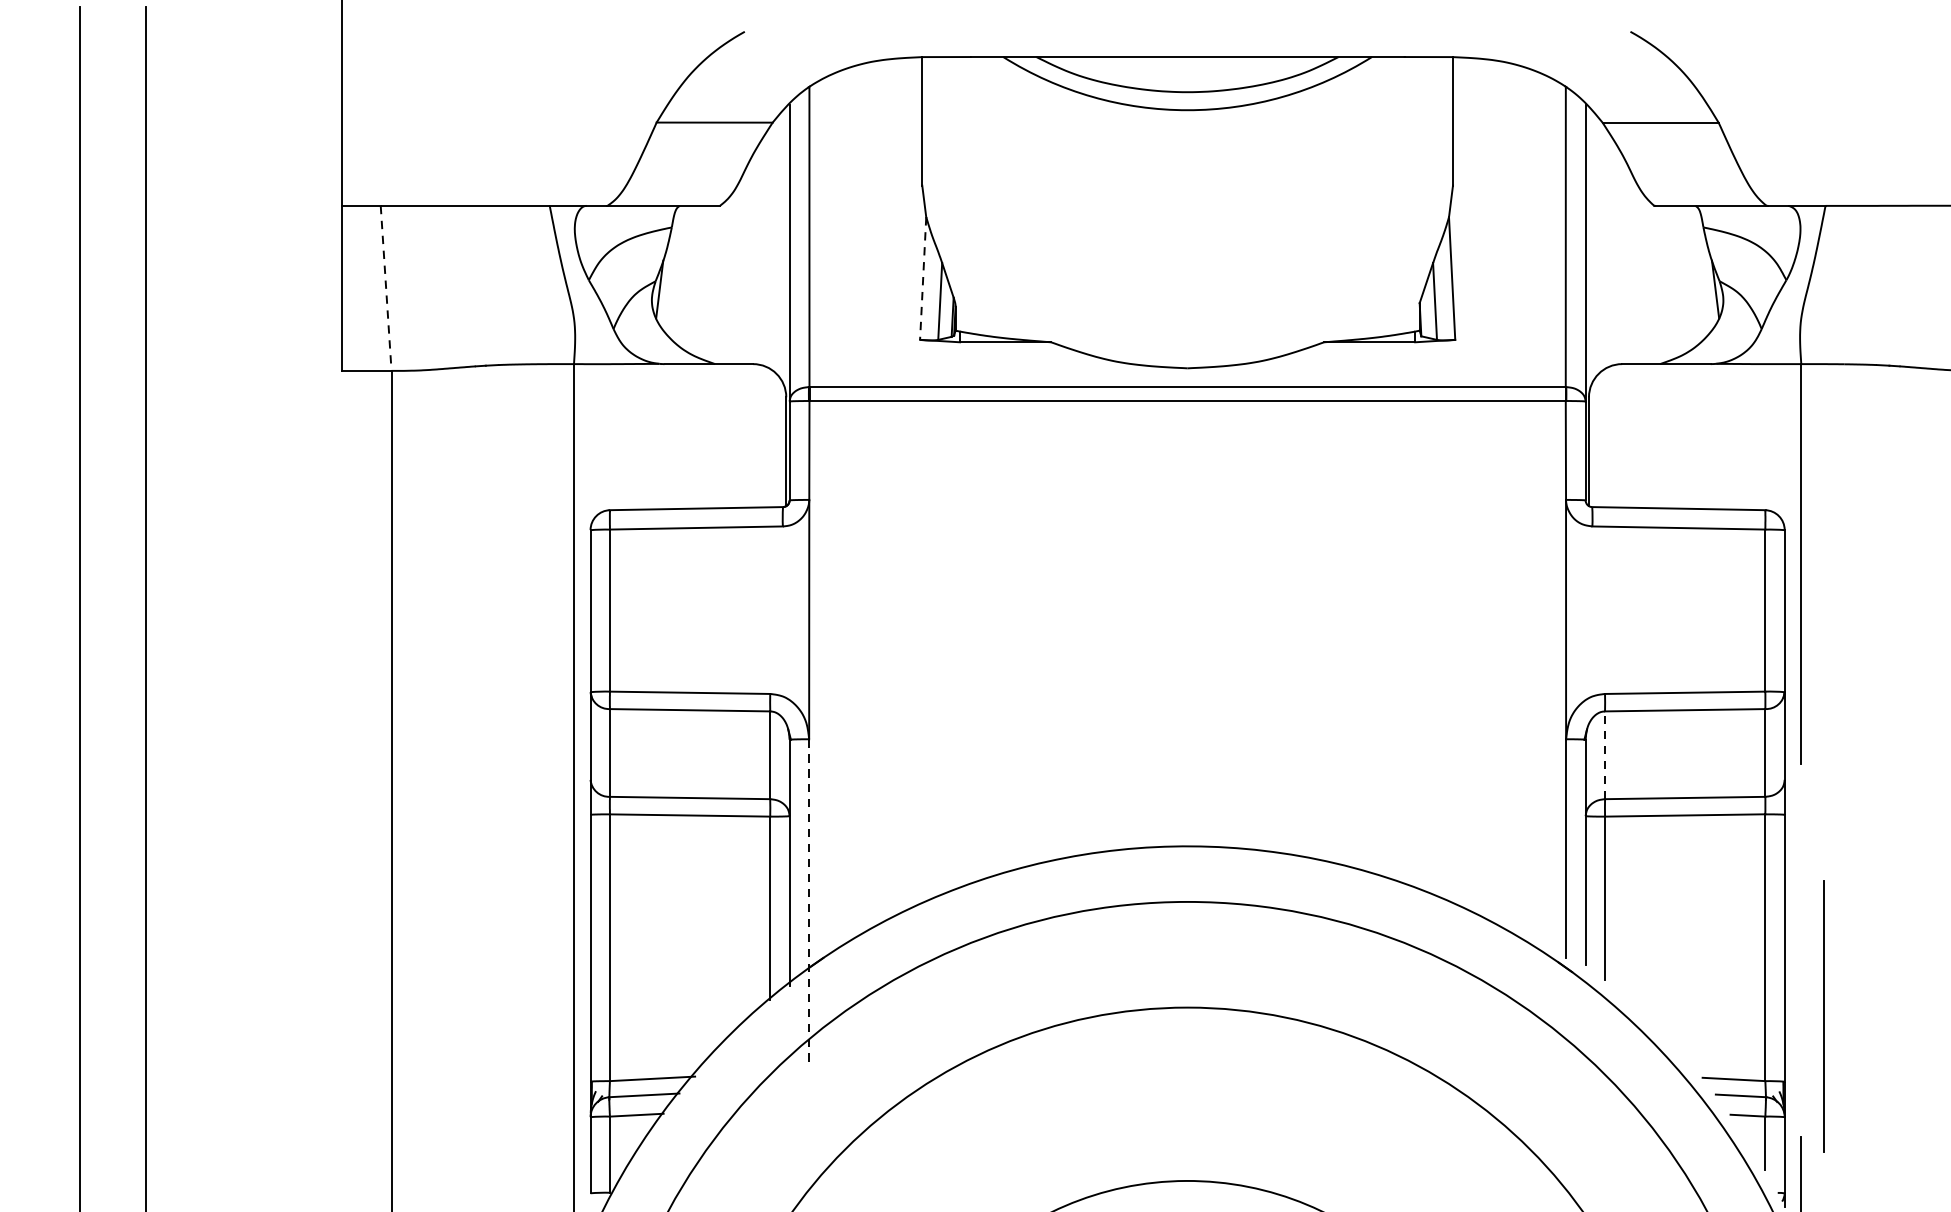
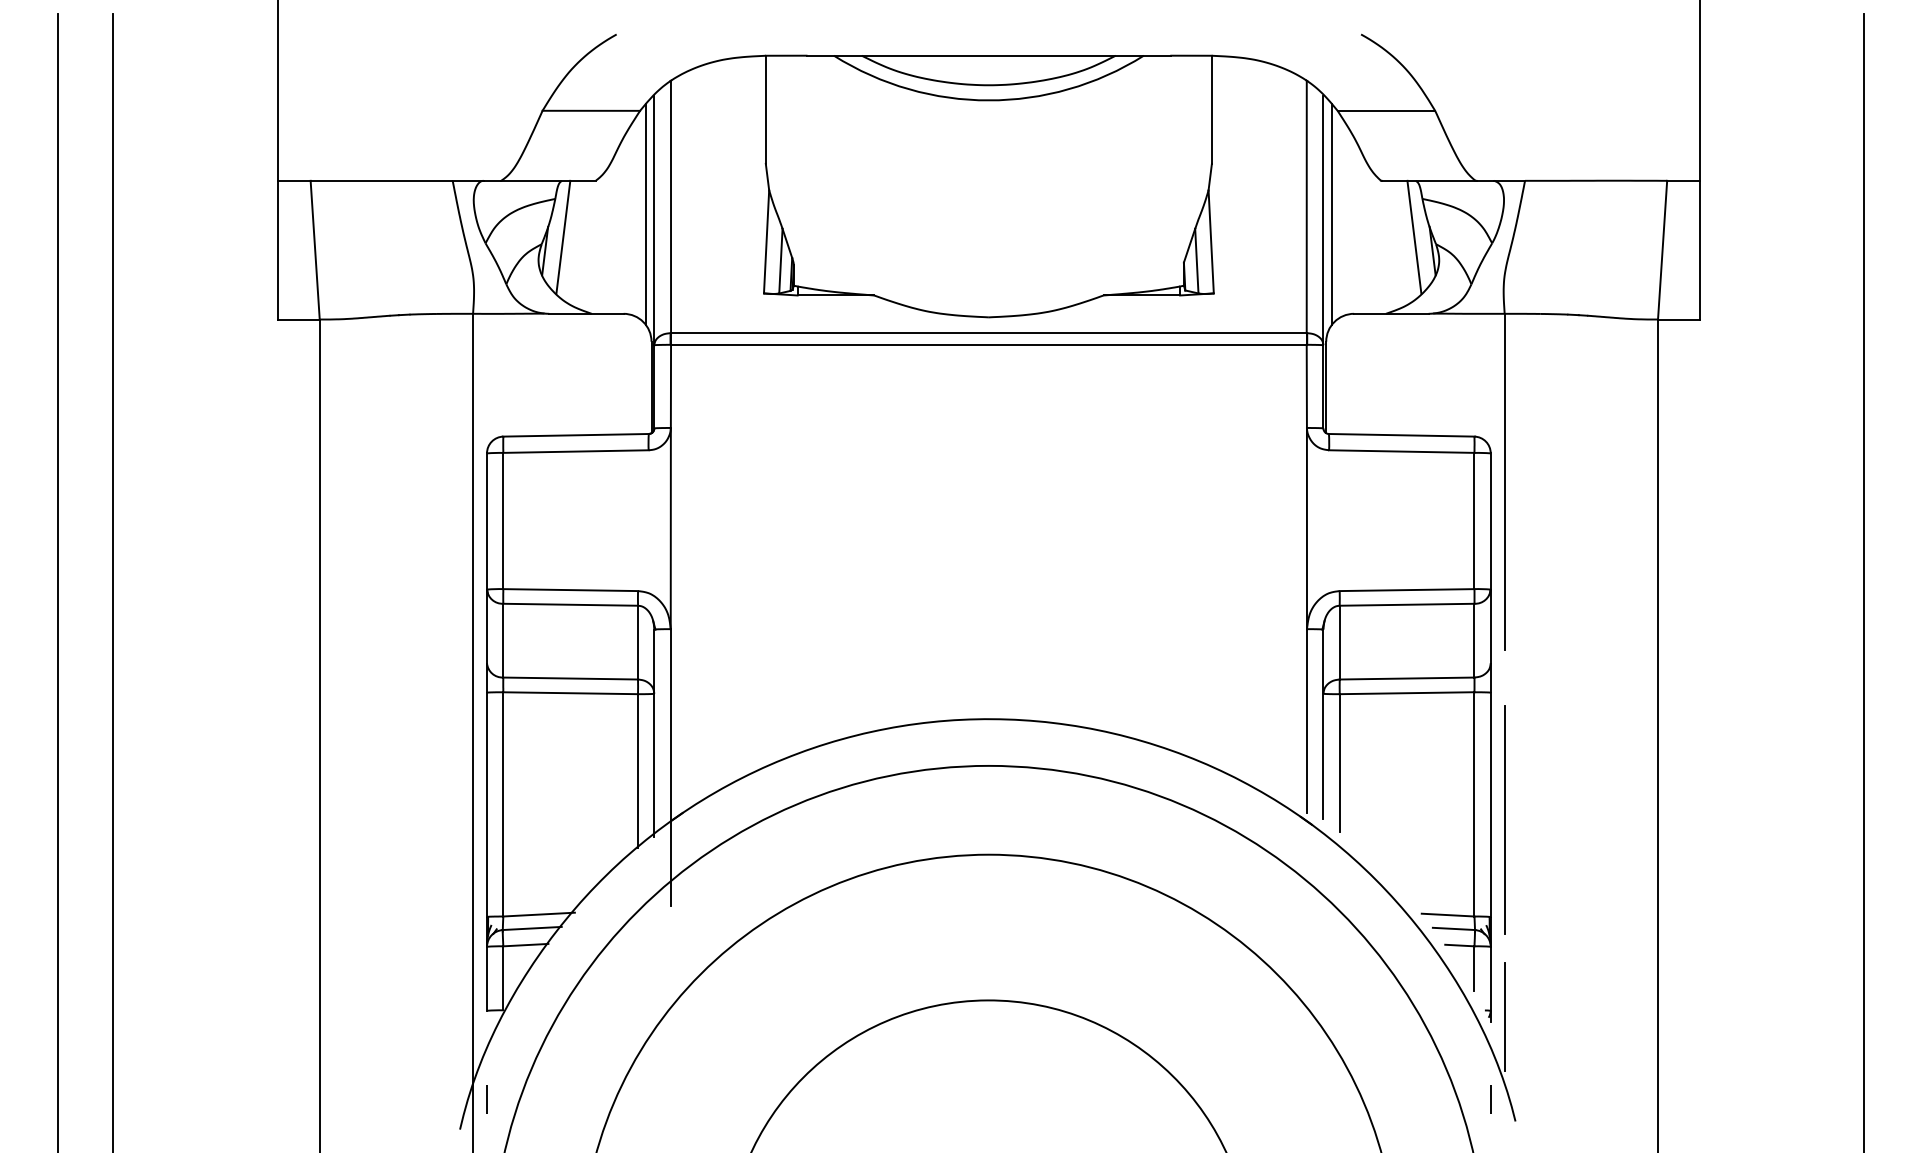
line: (780, 245) -> (646, 214), added
line: (1595, 245) -> (1331, 214), added
line: (681, 272) -> (563, 236), added
line: (1693, 272) -> (1414, 236), added
line: (923, 278) -> (766, 241), dashed -> solid
line: (386, 288) -> (315, 250), dashed -> solid
line: (1604, 755) -> (1339, 642), dashed -> solid
line: (808, 903) -> (670, 767), dashed -> solid
line: (1823, 1015) -> (1504, 819), moved

